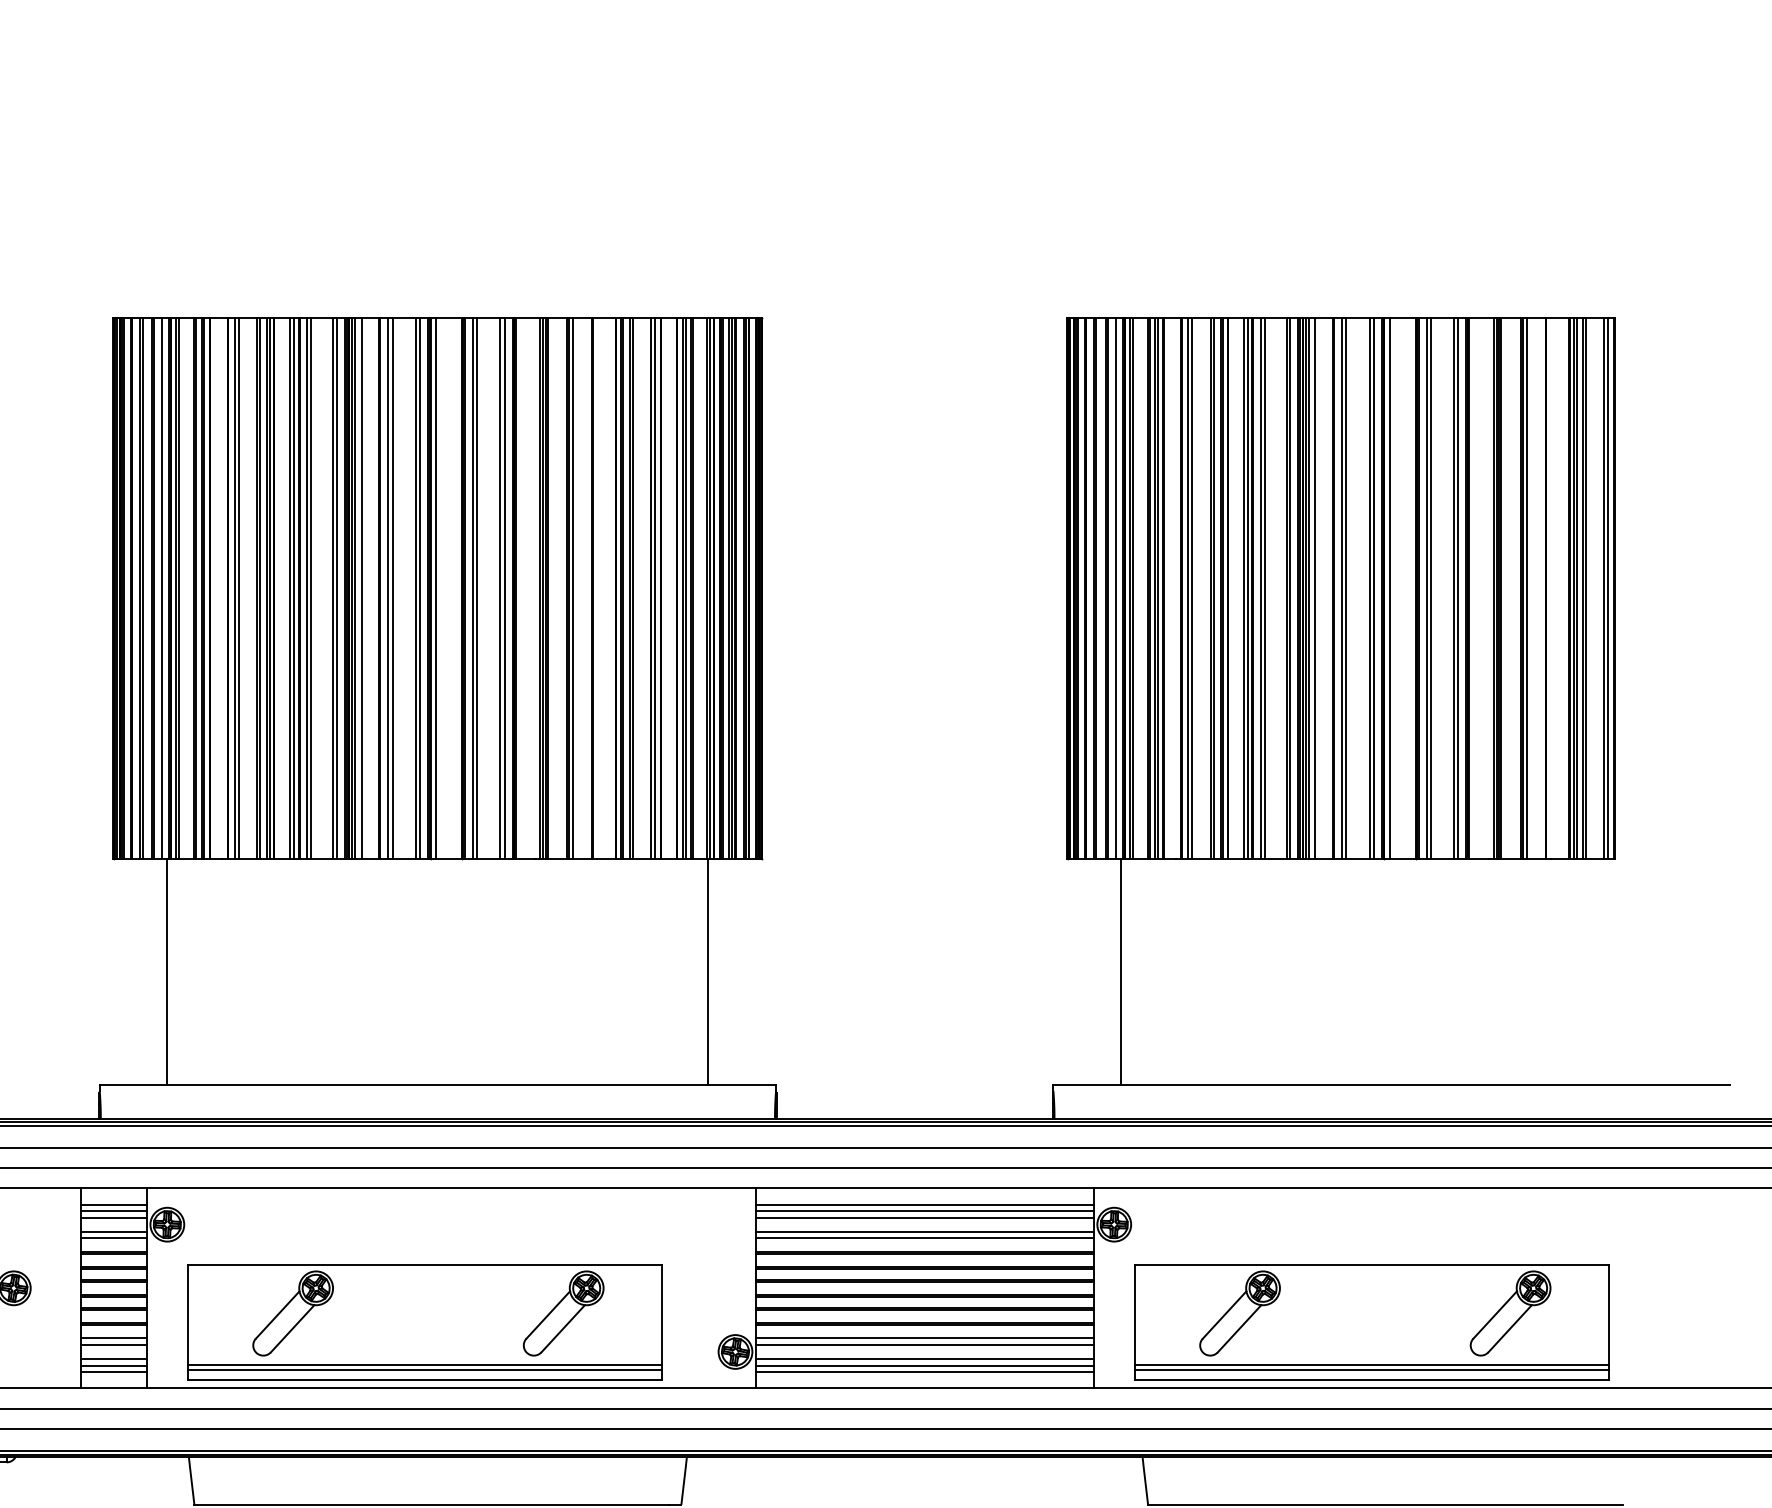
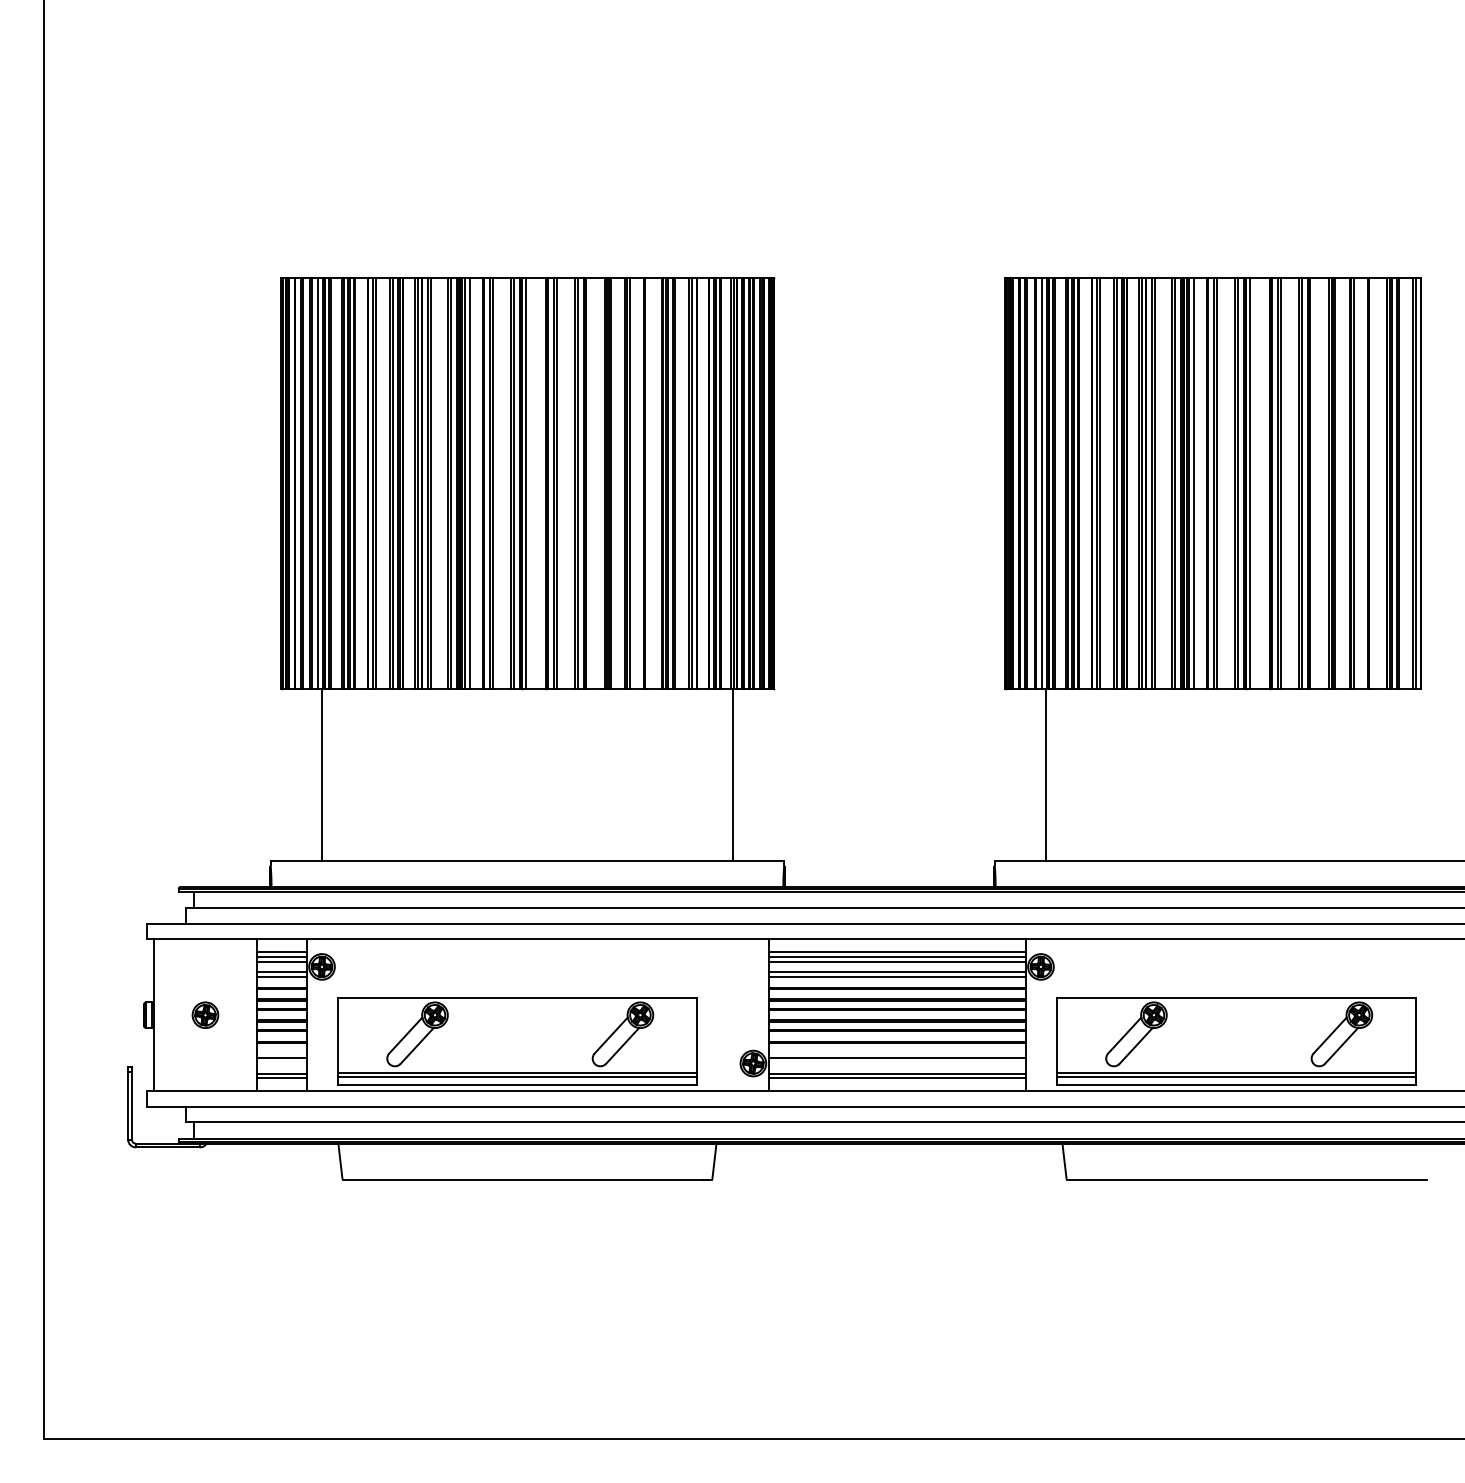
line: (113, 1338) -> (281, 1053), removed
line: (923, 1338) -> (896, 1053), removed
line: (113, 1358) -> (281, 1068), removed
line: (923, 1358) -> (896, 1068), removed

